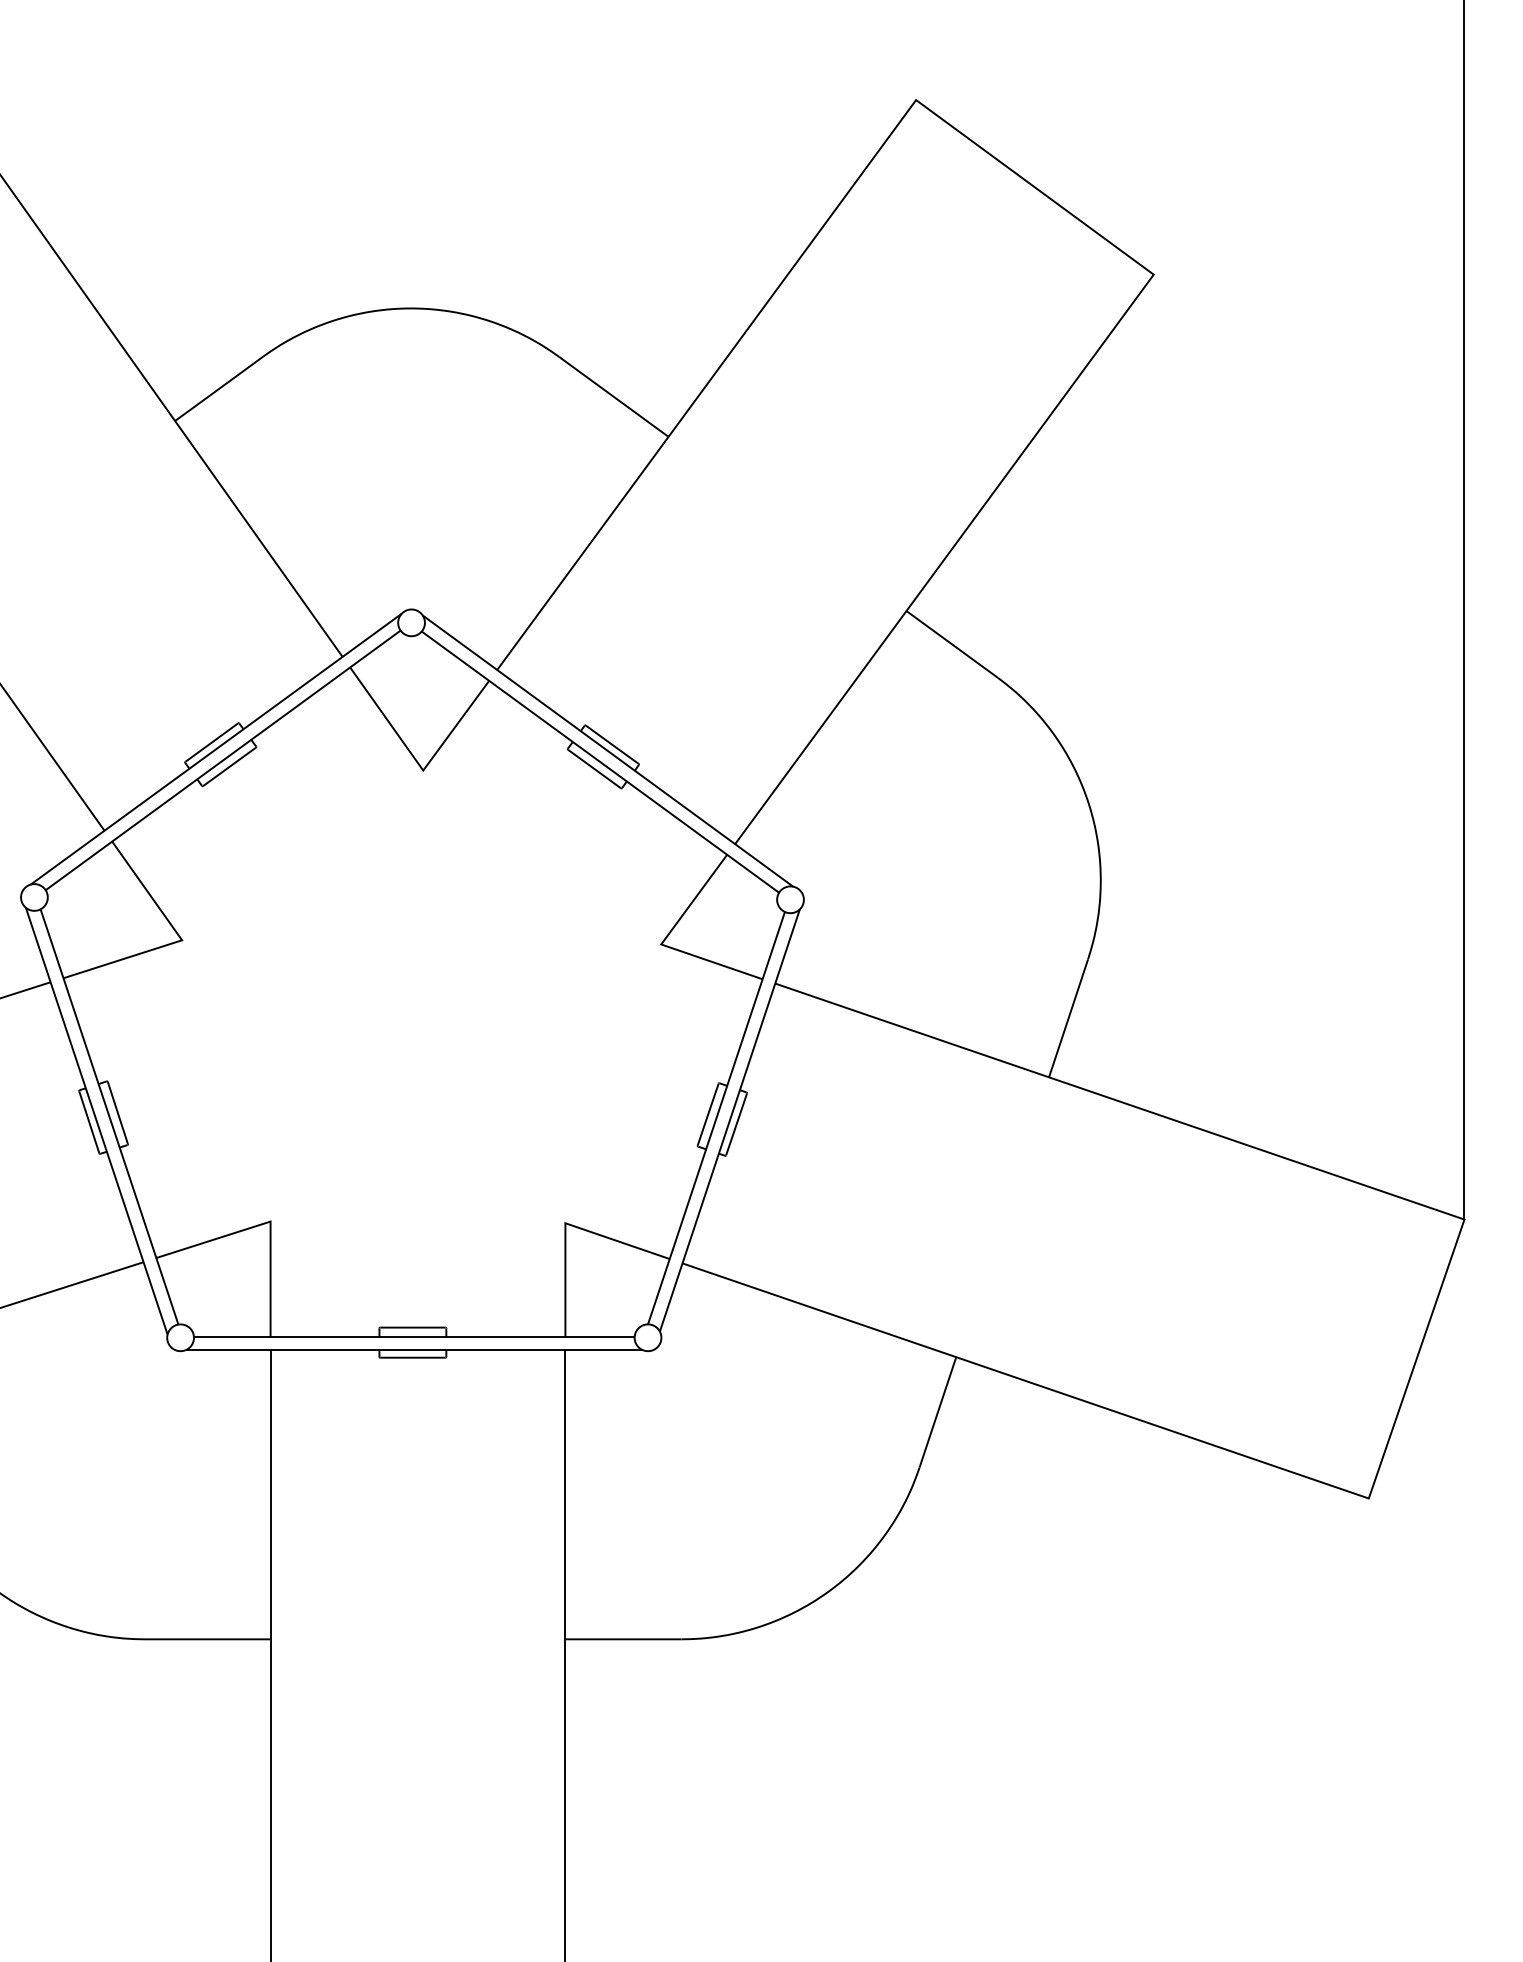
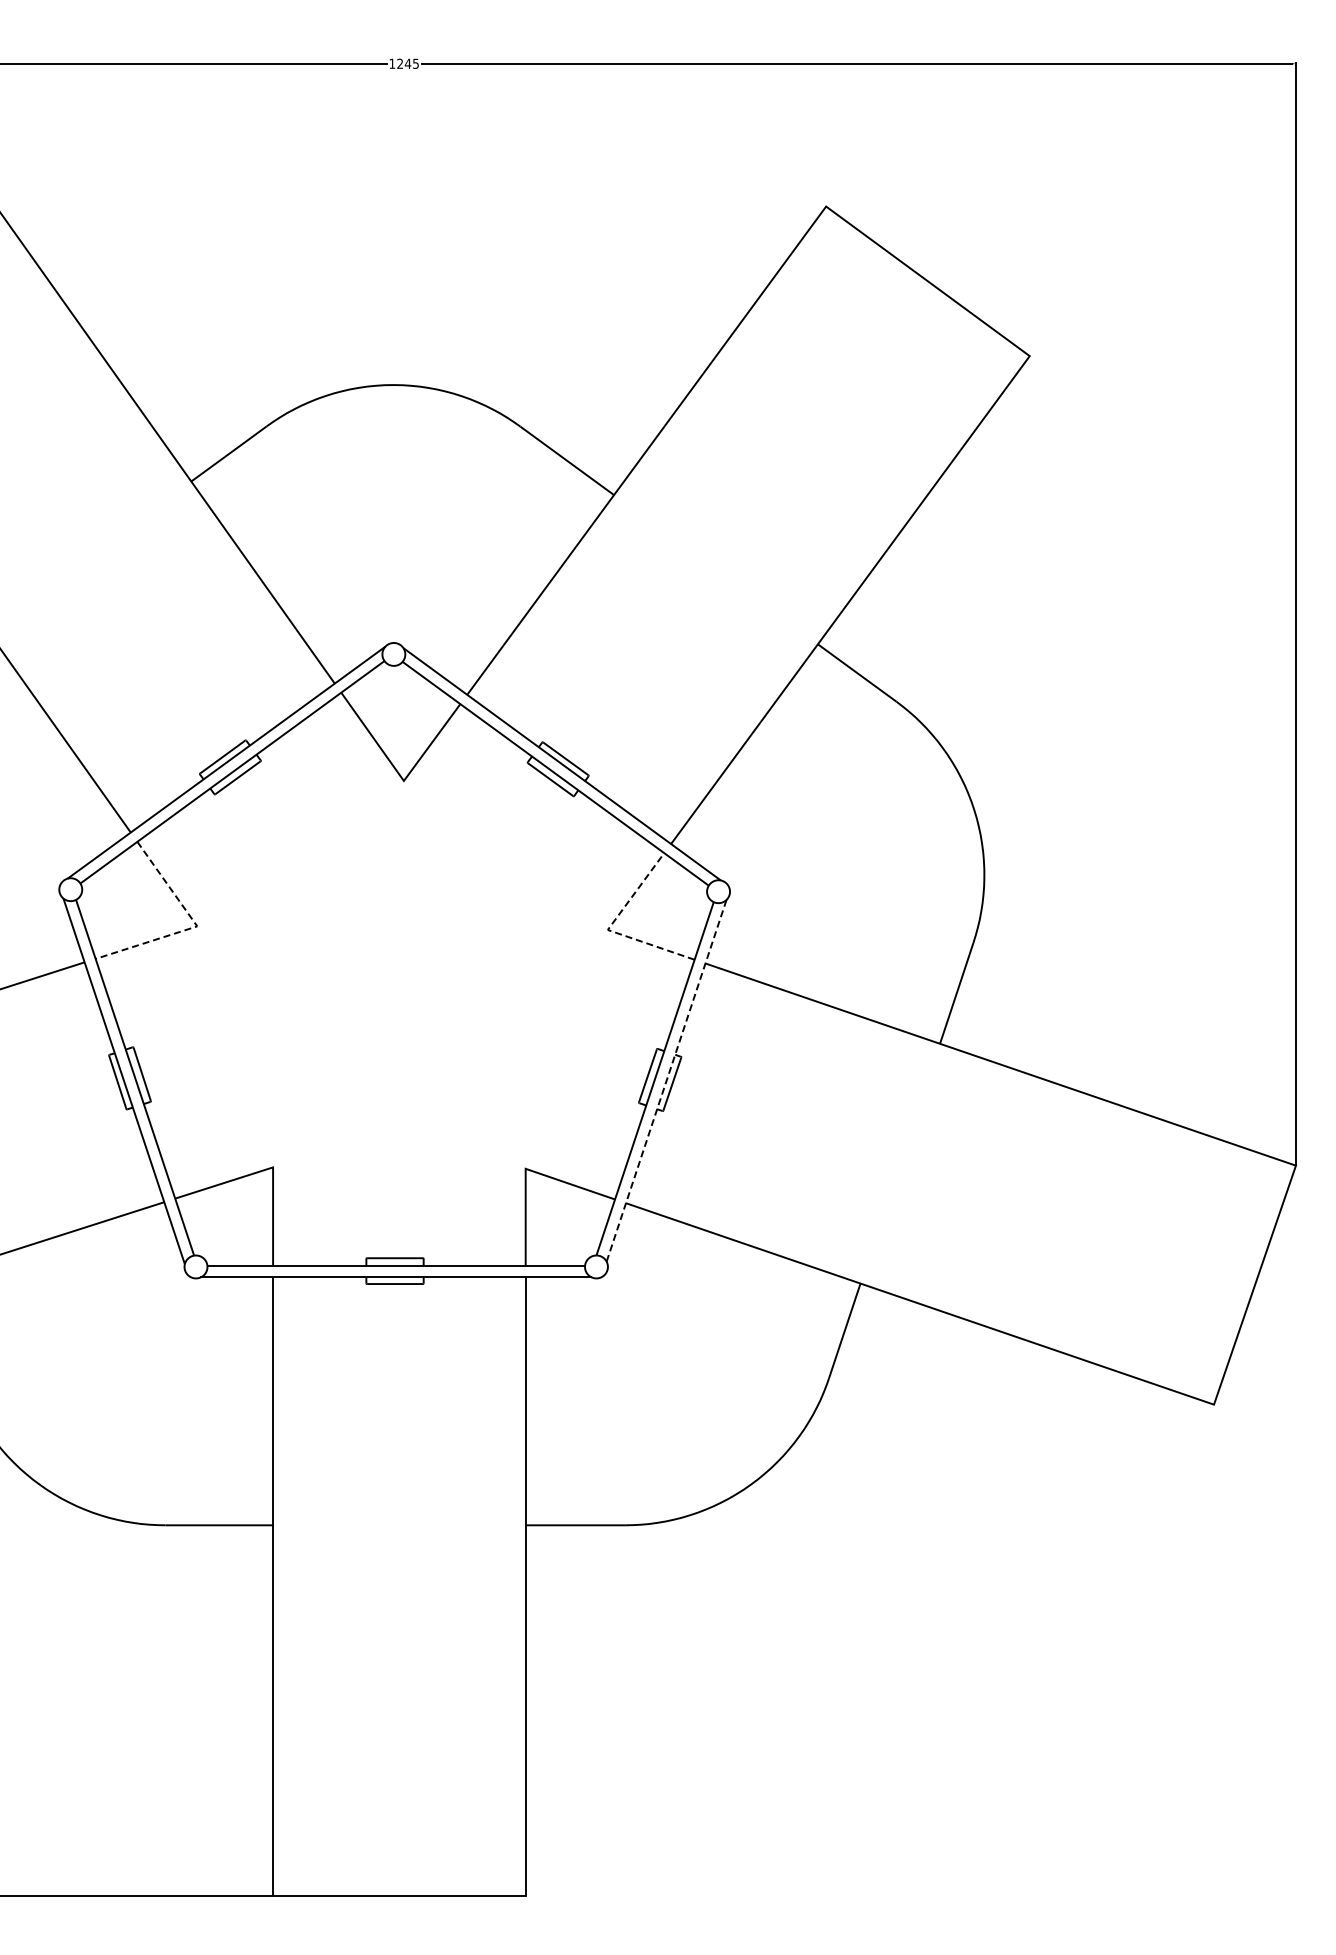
line: (181, 940) -> (196, 926), solid -> dashed
line: (662, 942) -> (608, 928), solid -> dashed
line: (729, 1120) -> (666, 1080), solid -> dashed

